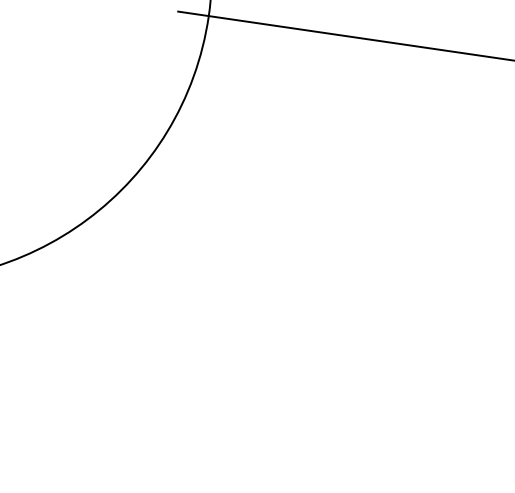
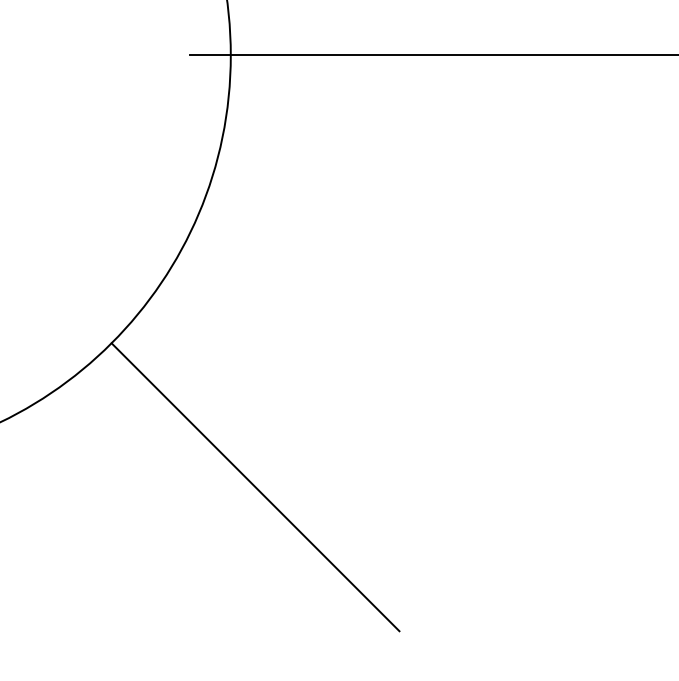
line: (179, 343) -> (255, 487), added

